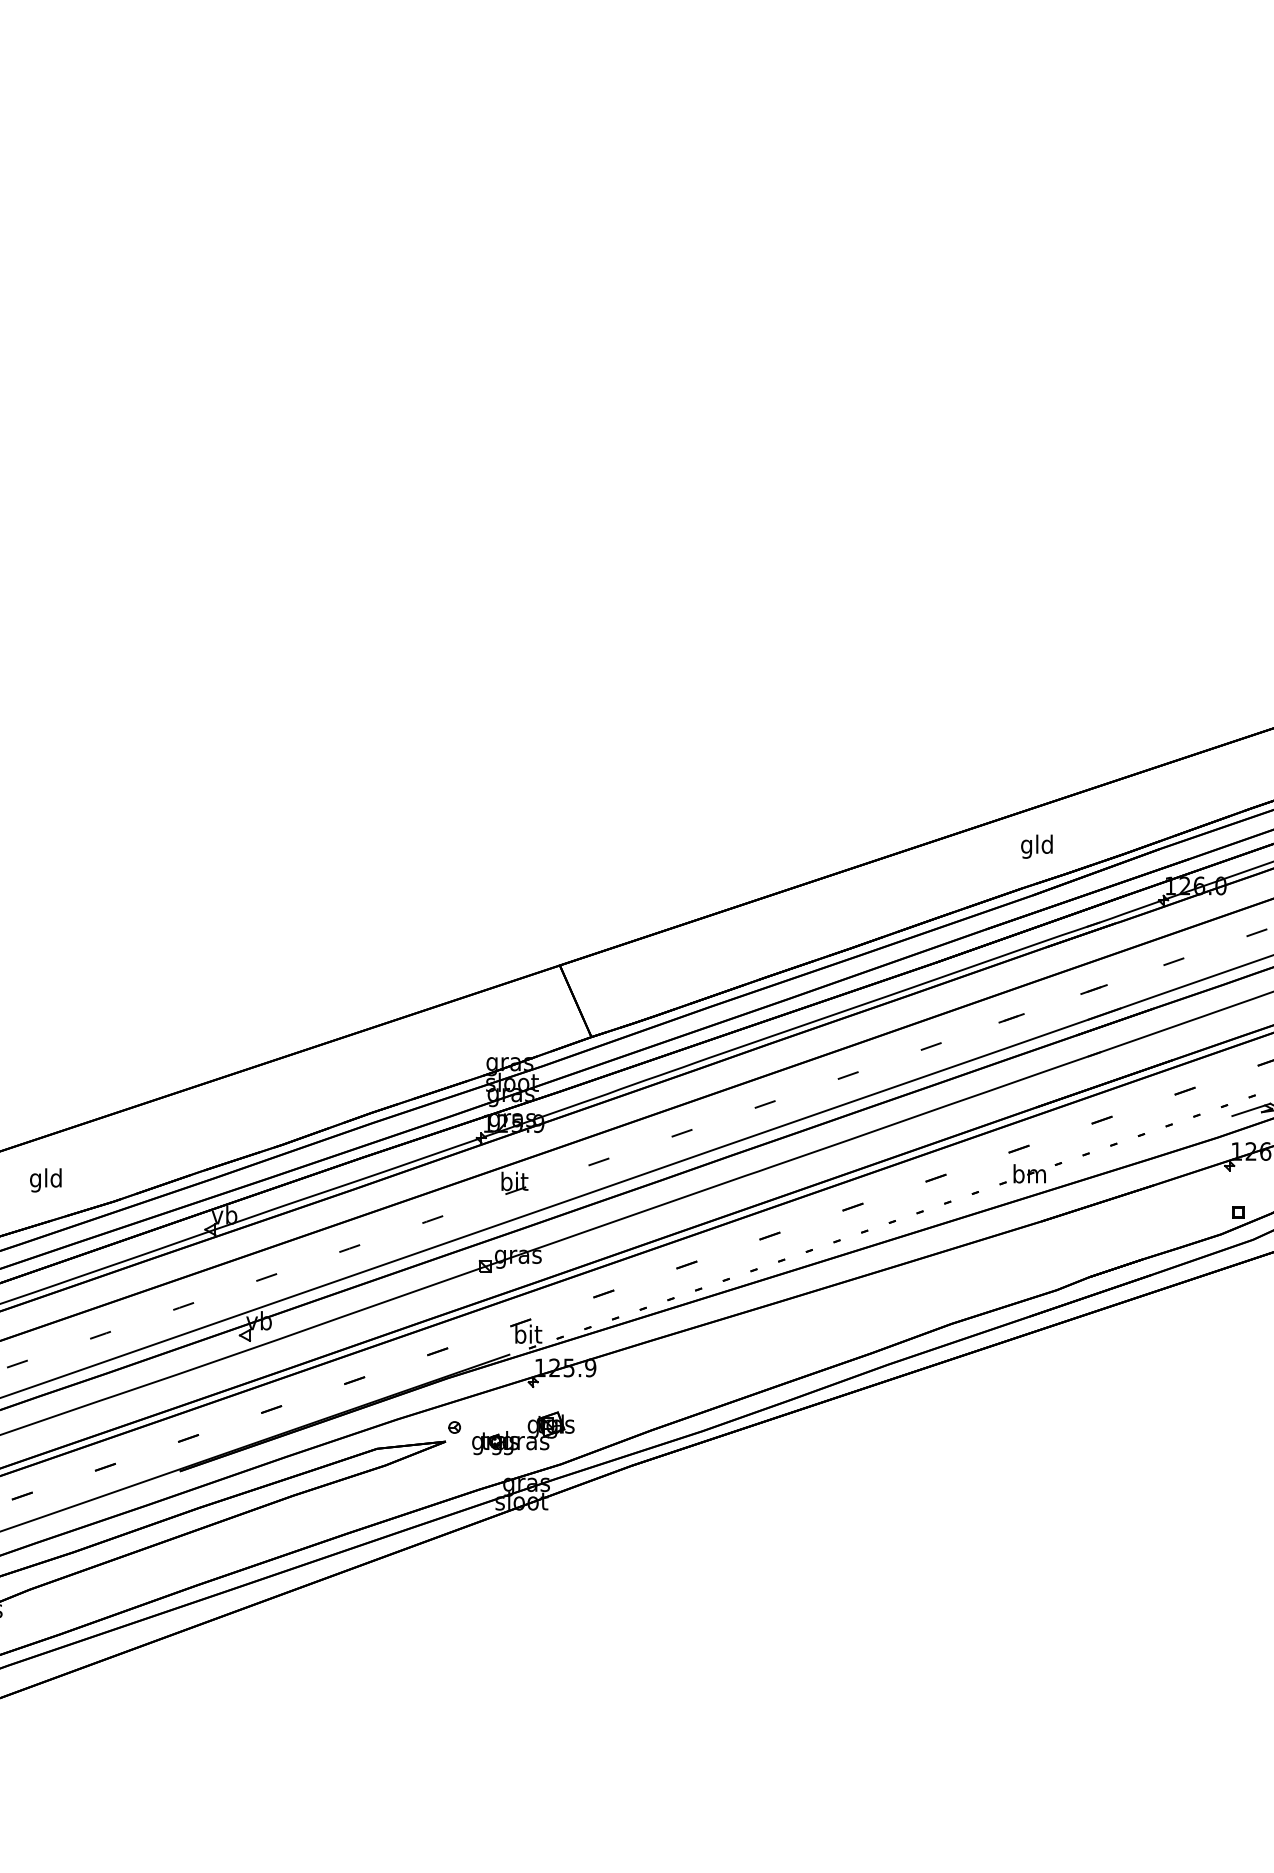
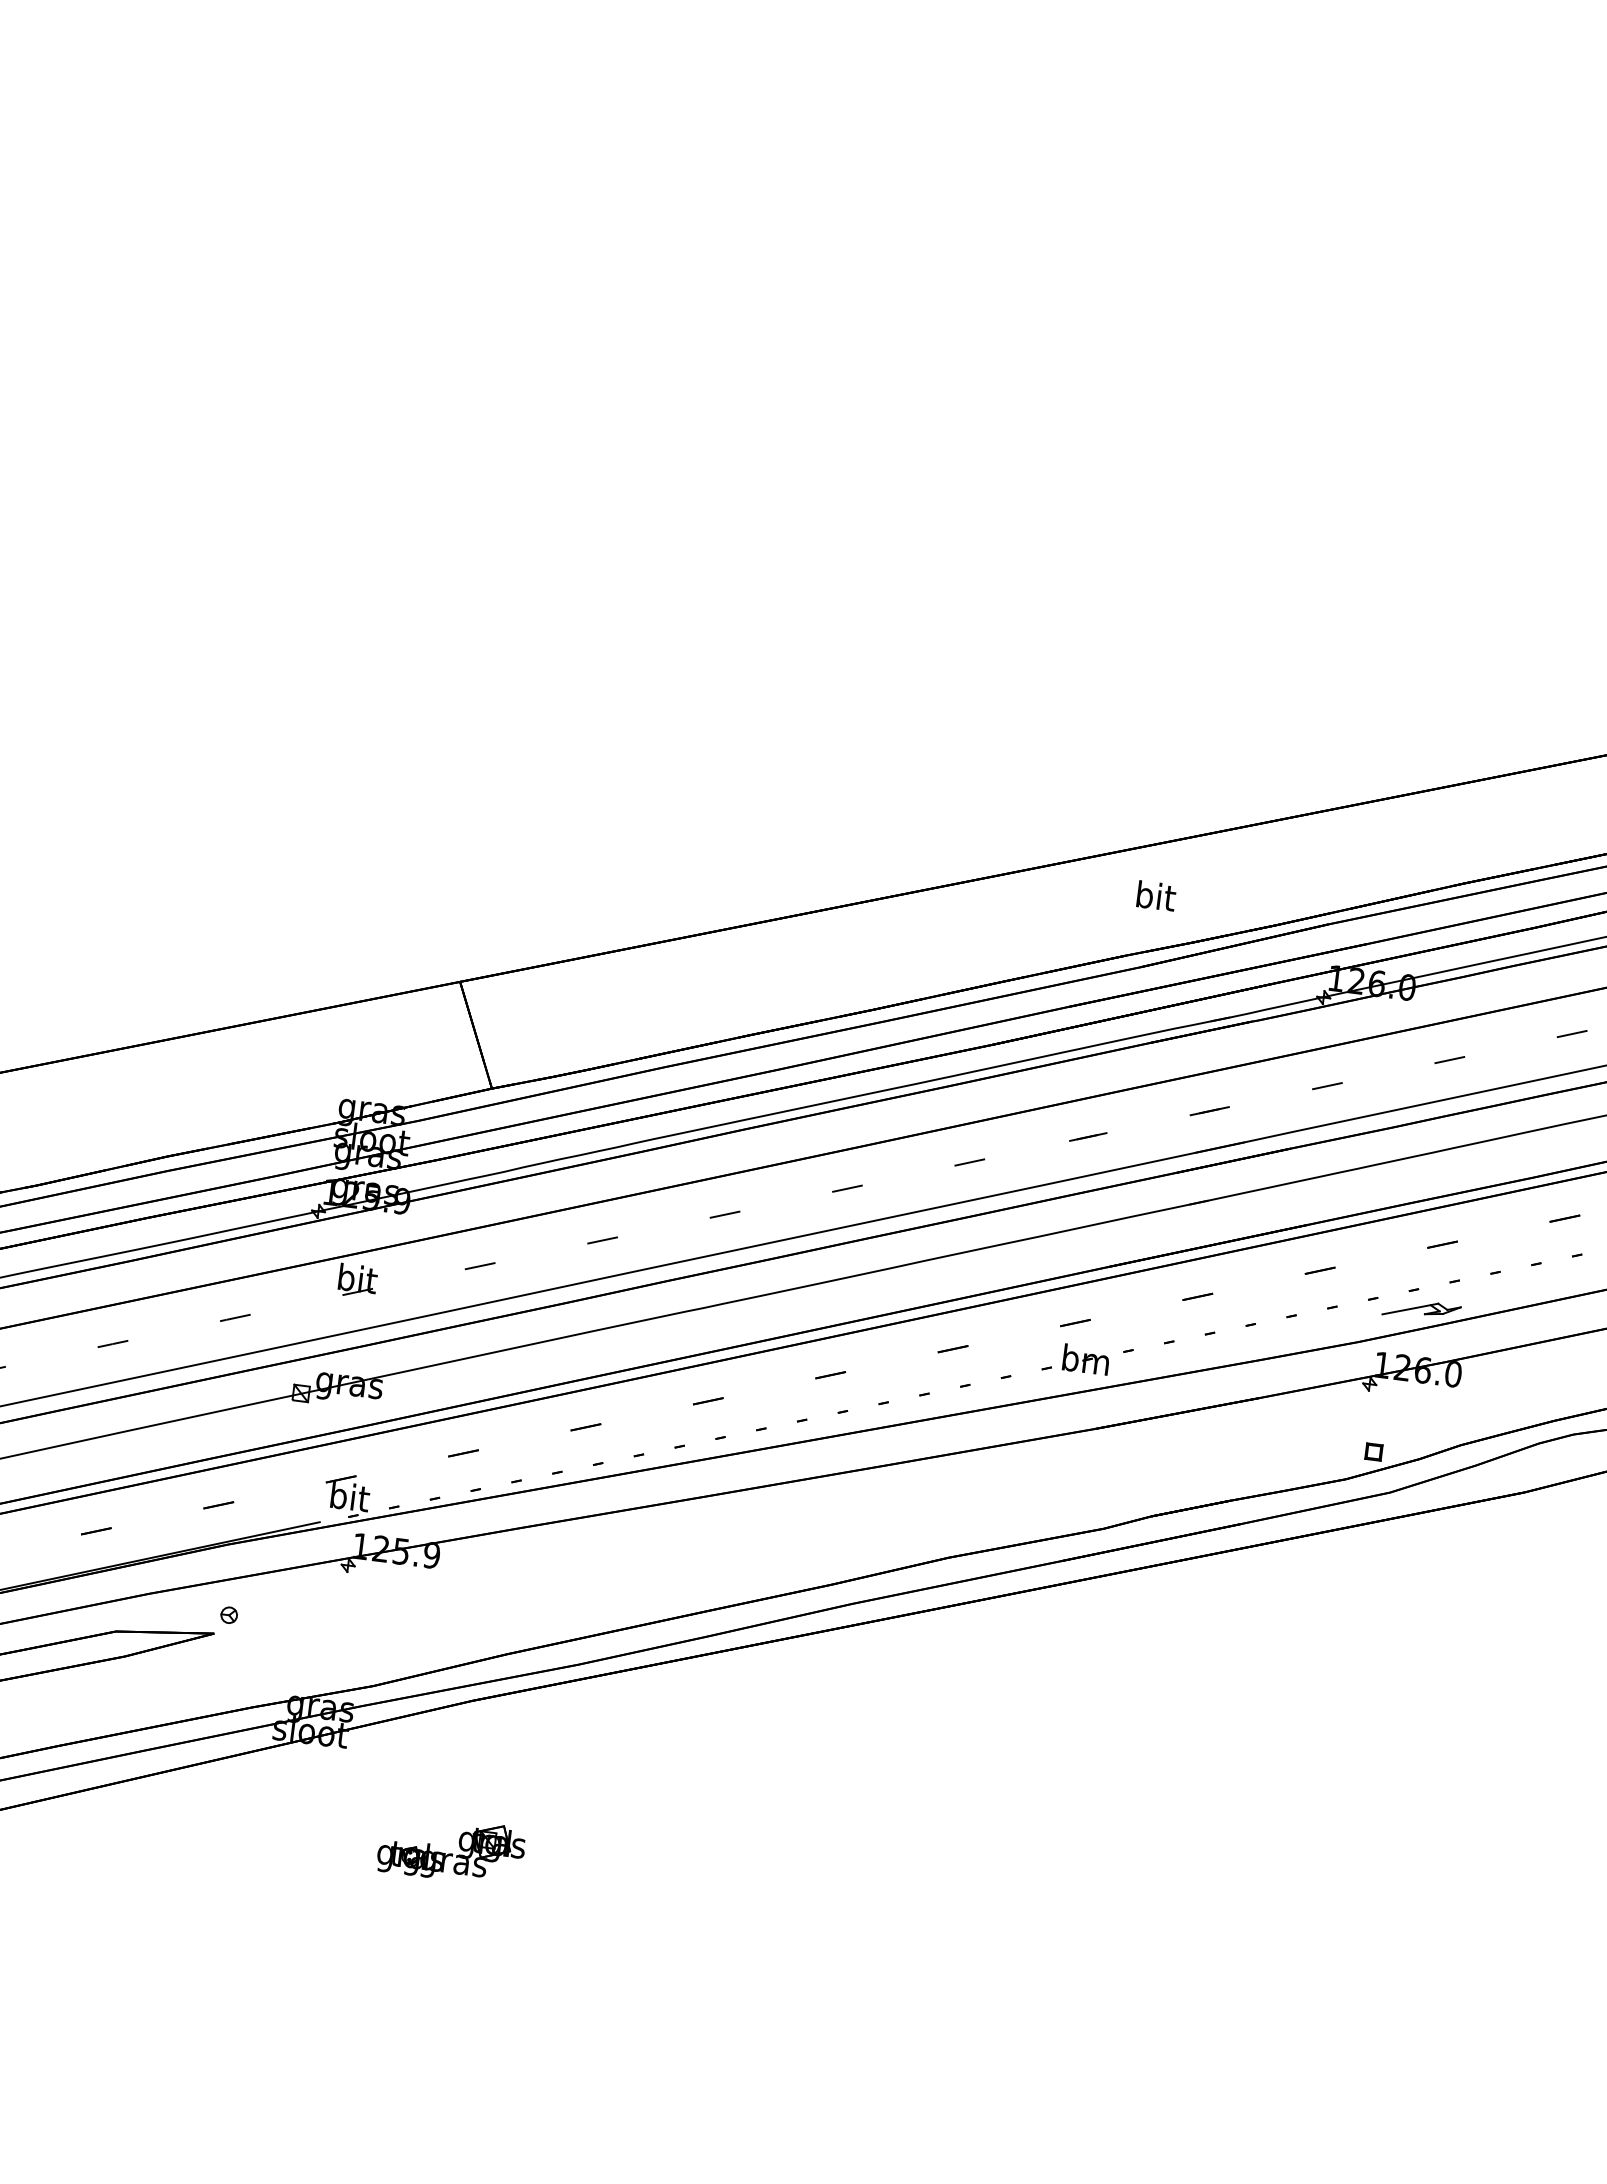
text: (1036, 846) -> (1154, 898), gld -> bit
part: (523, 1433) -> (451, 1849), moved

